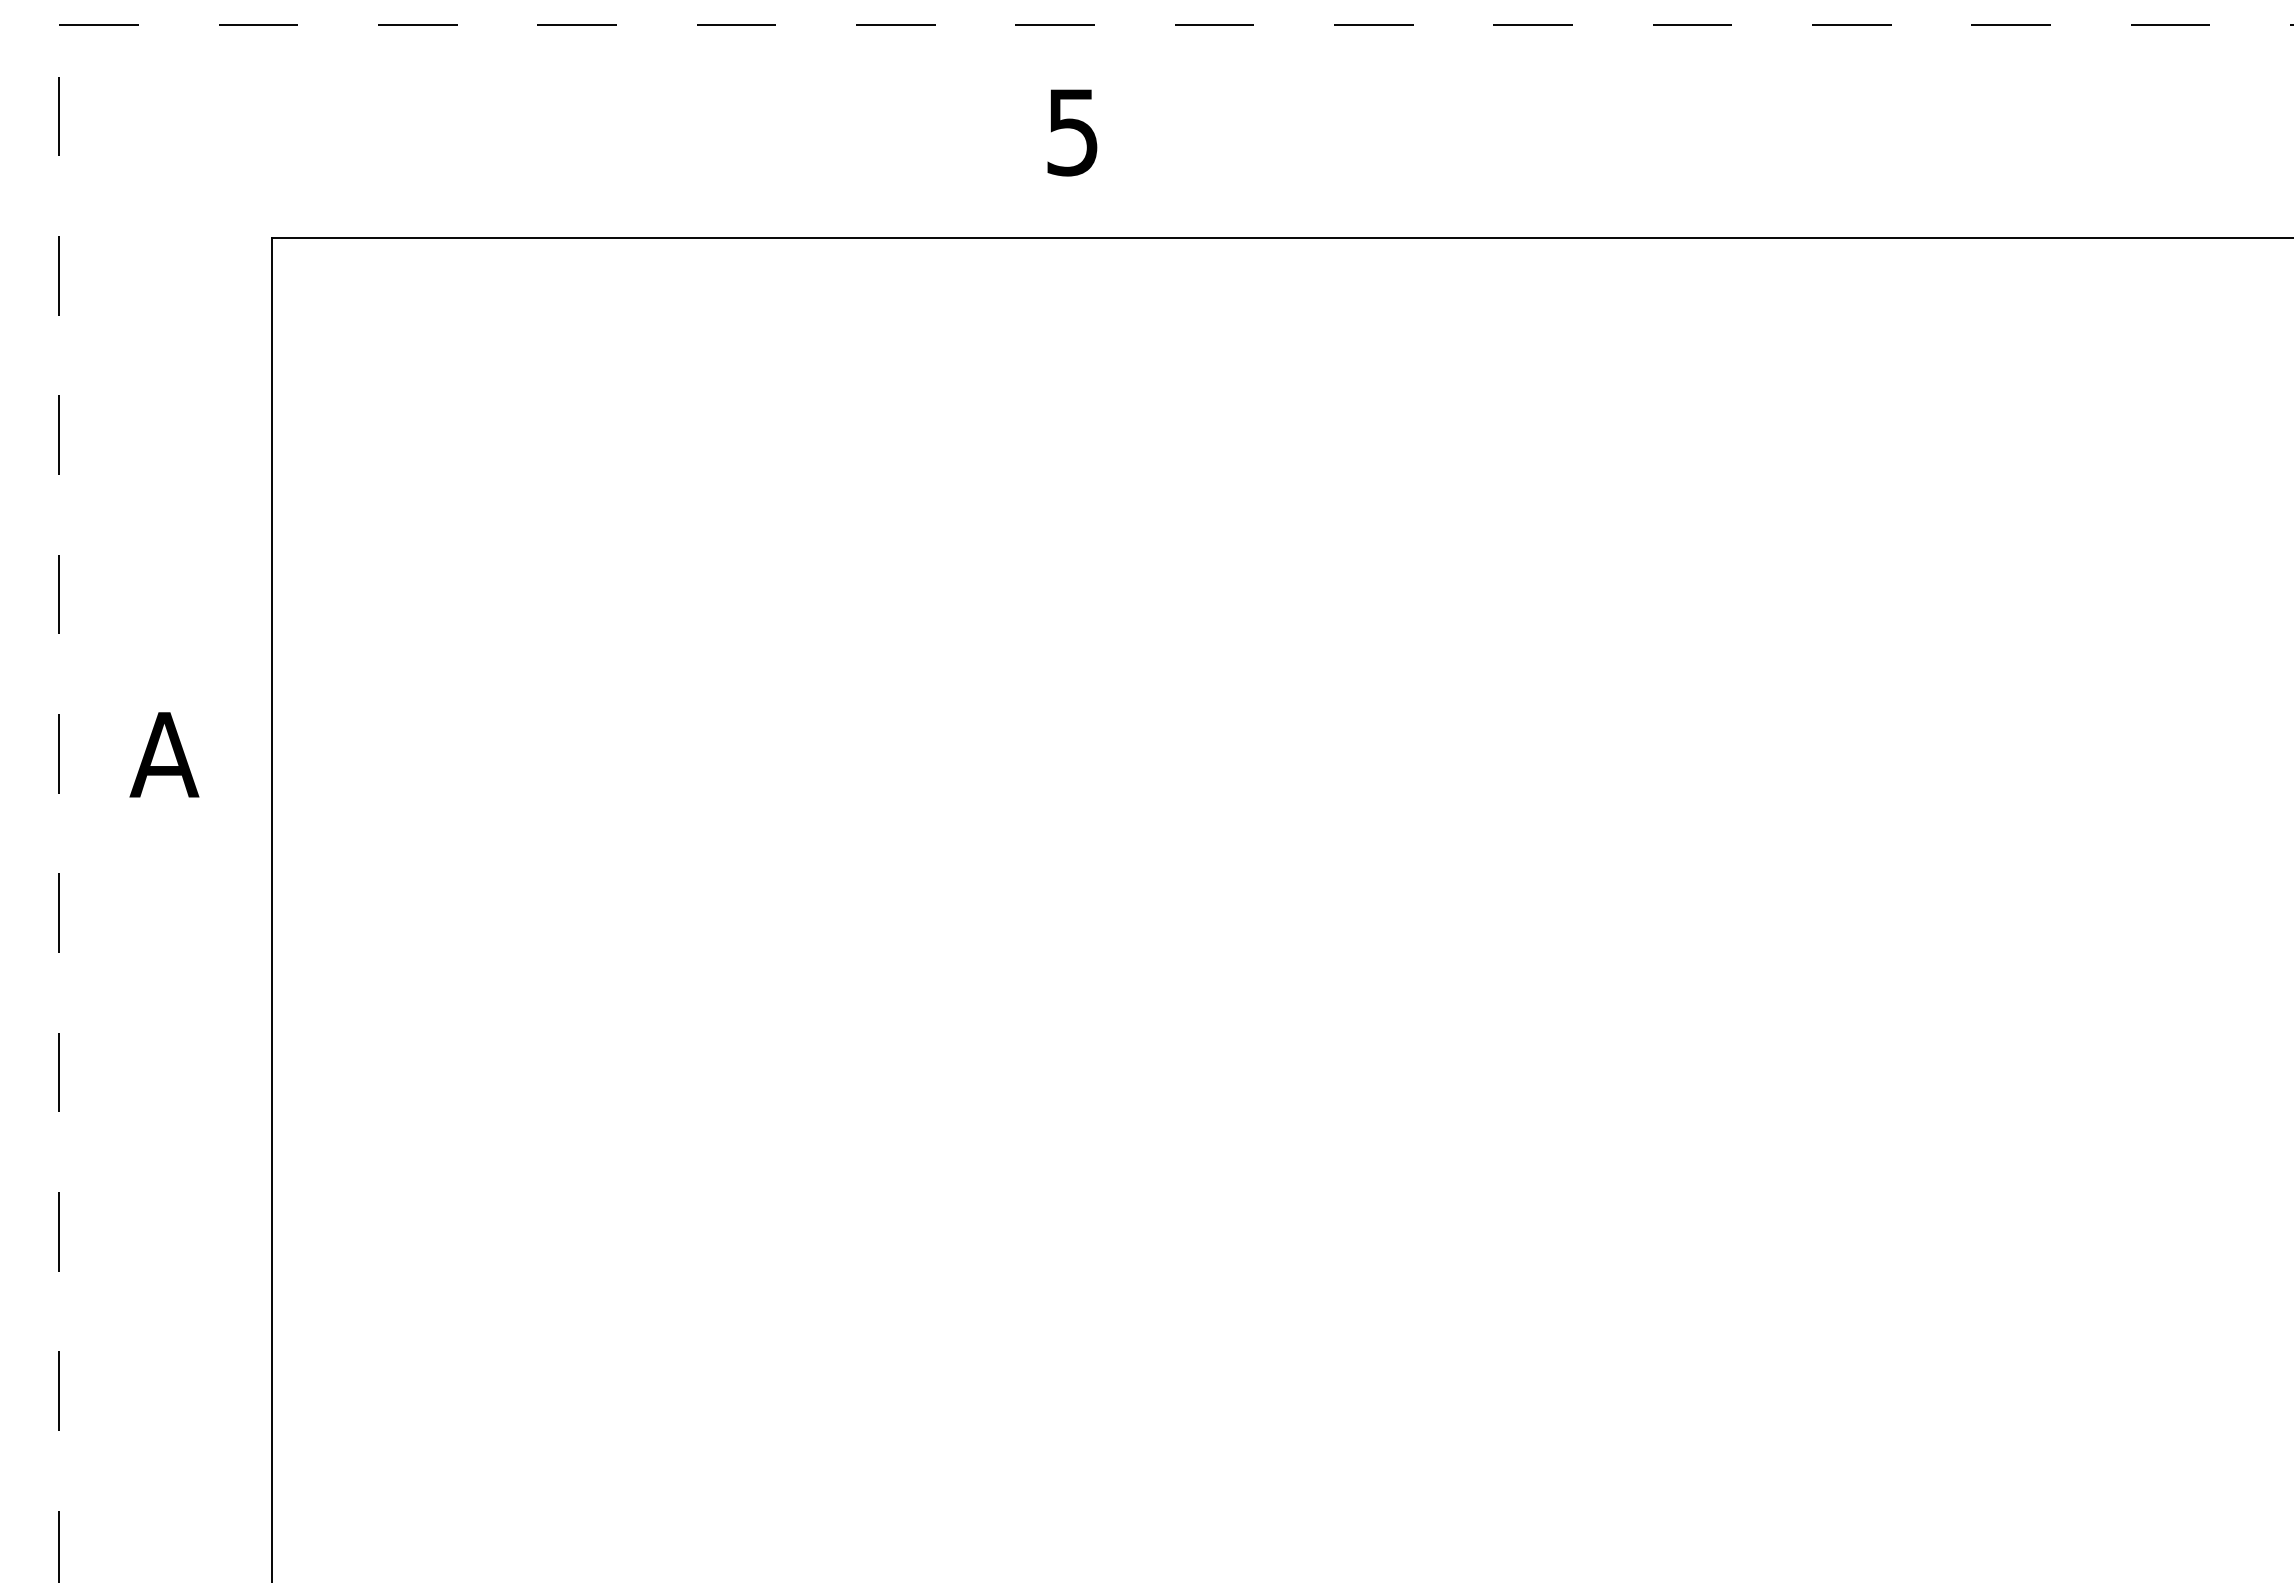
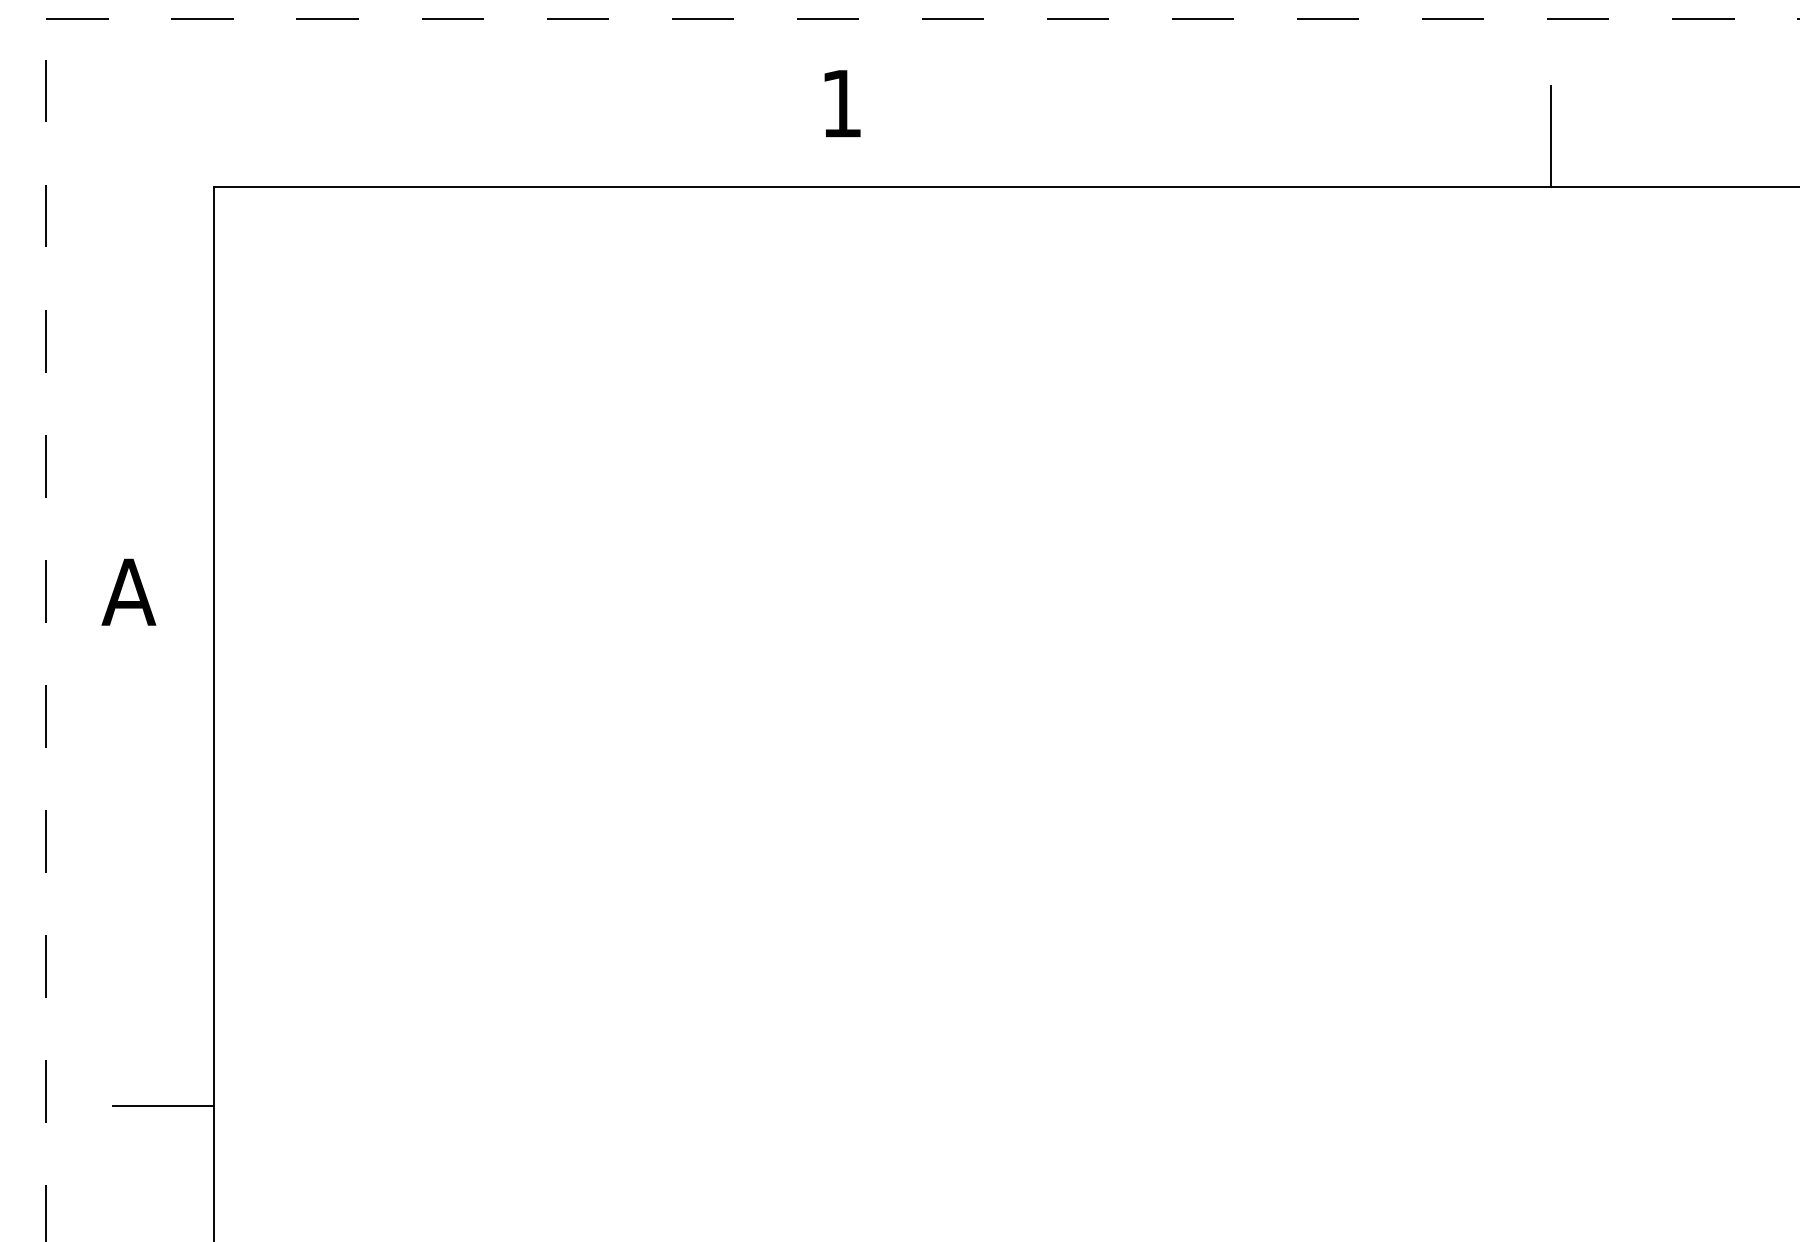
text: (1072, 132) -> (841, 103), 5 -> 1
line: (1976, 174) -> (1550, 136), added
line: (208, 1409) -> (163, 1106), added

